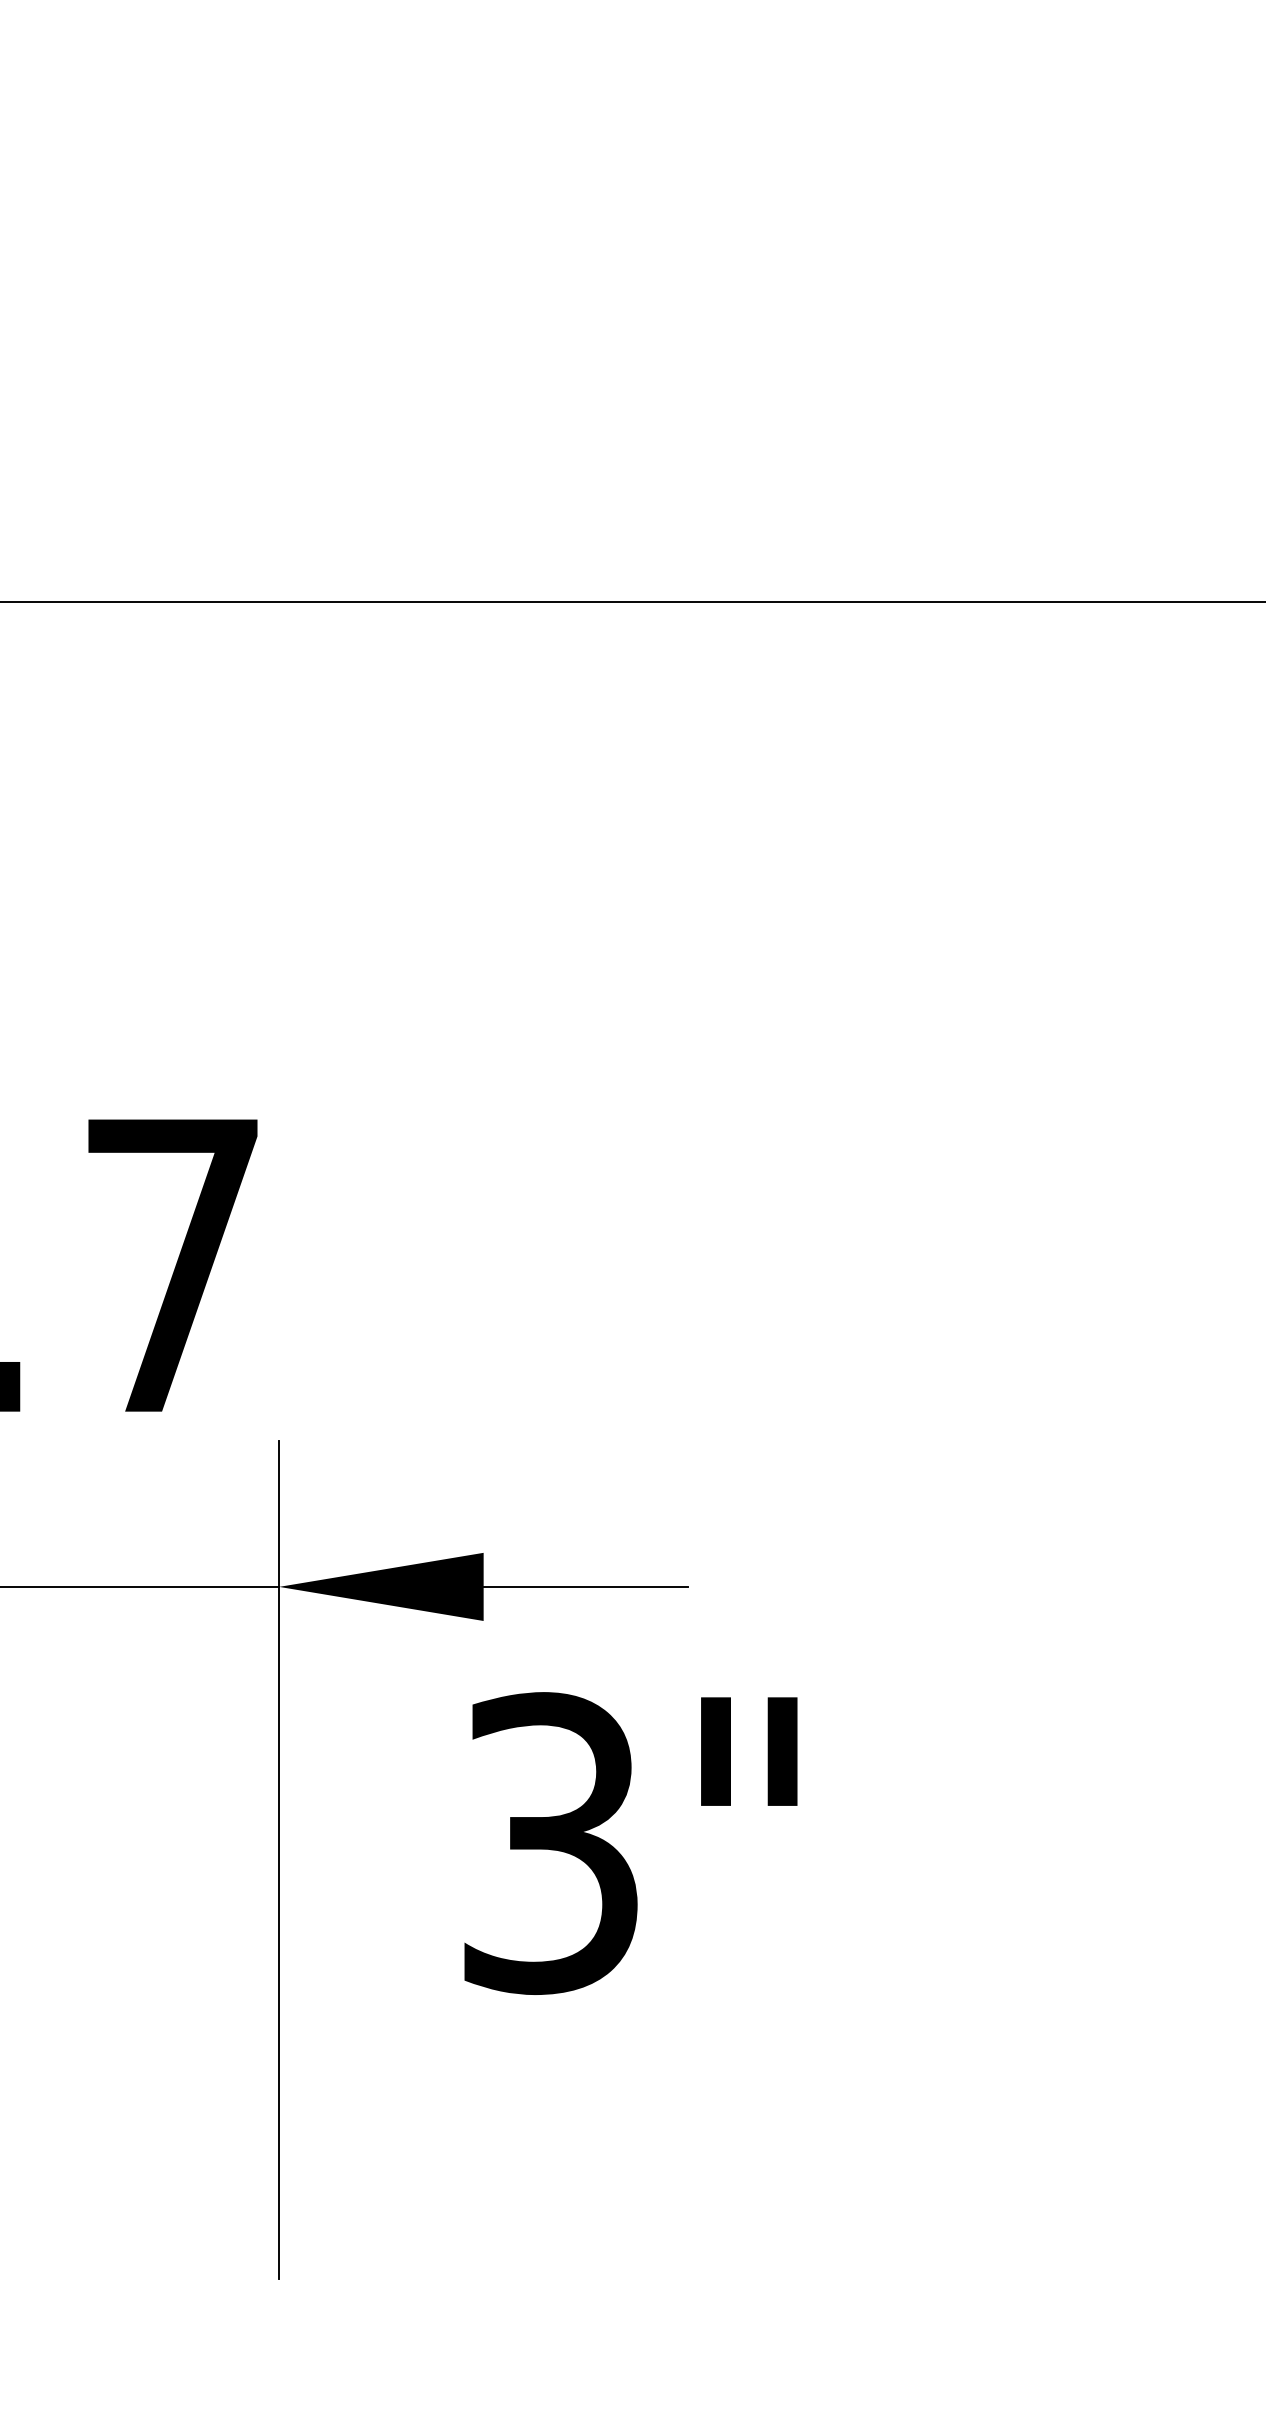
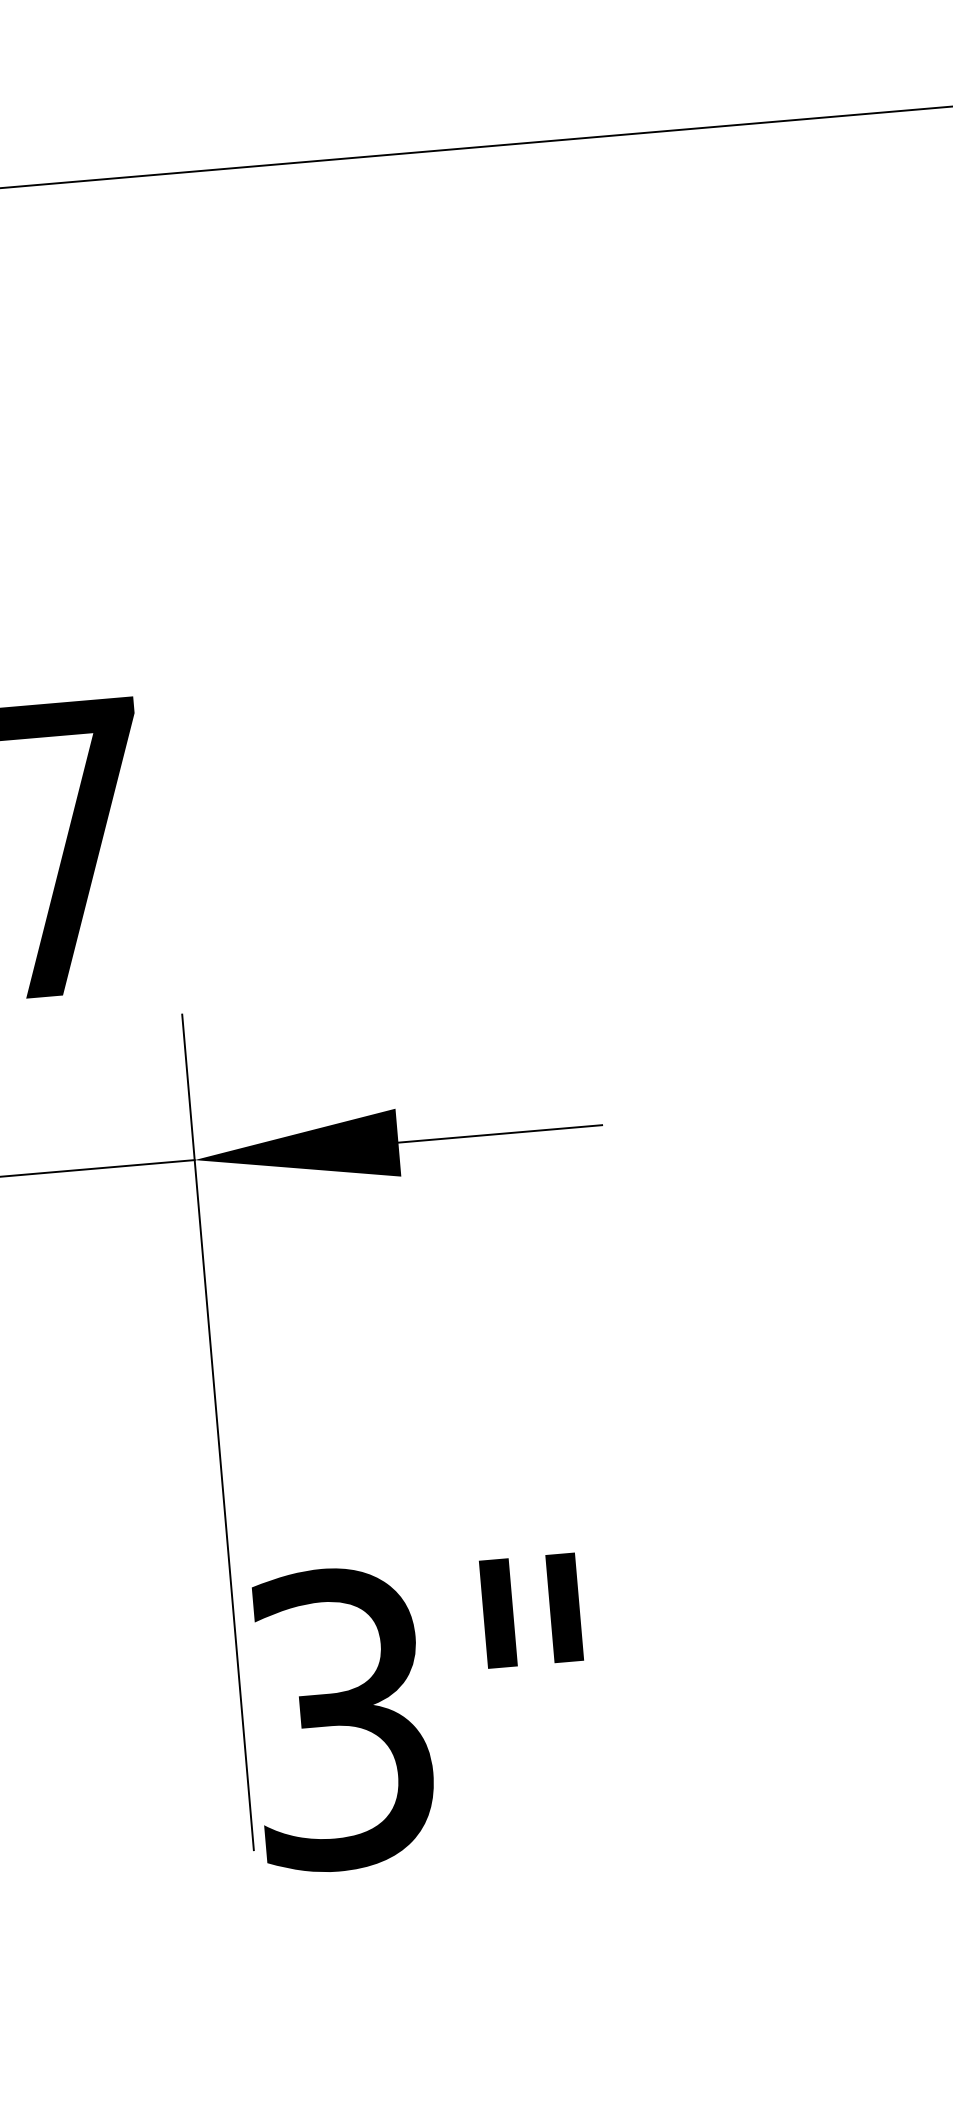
text: (630, 1843) -> (421, 1712), moved

